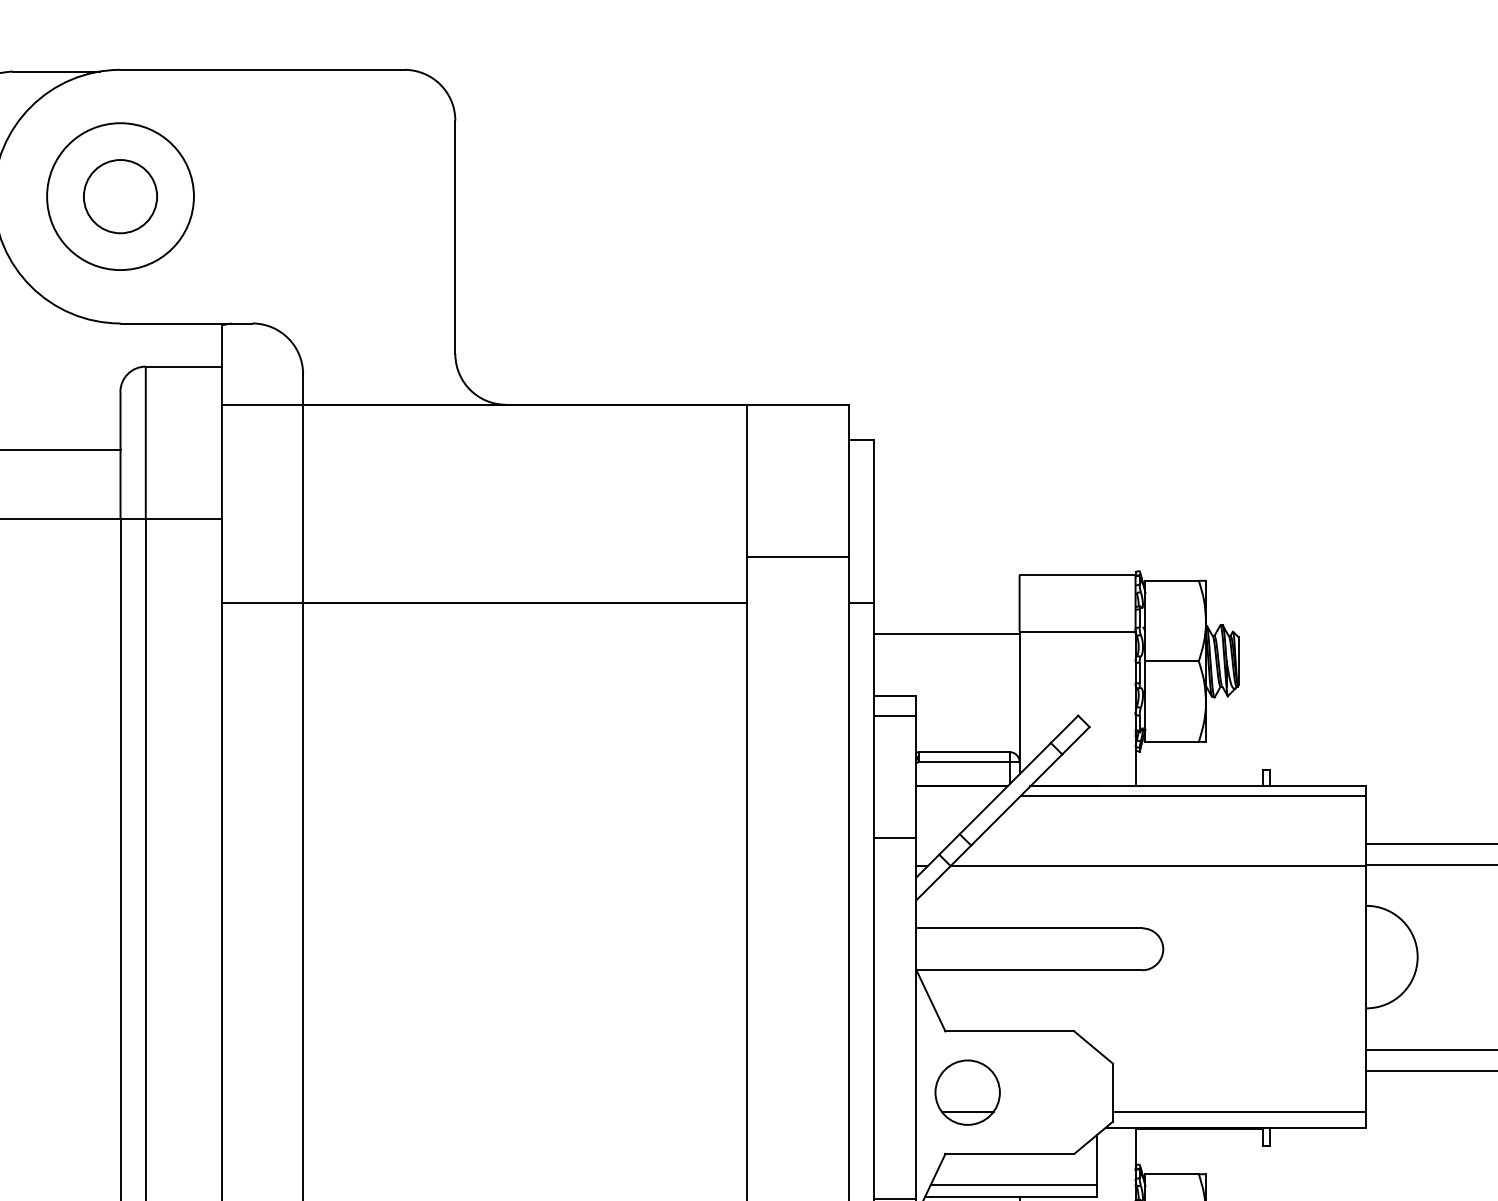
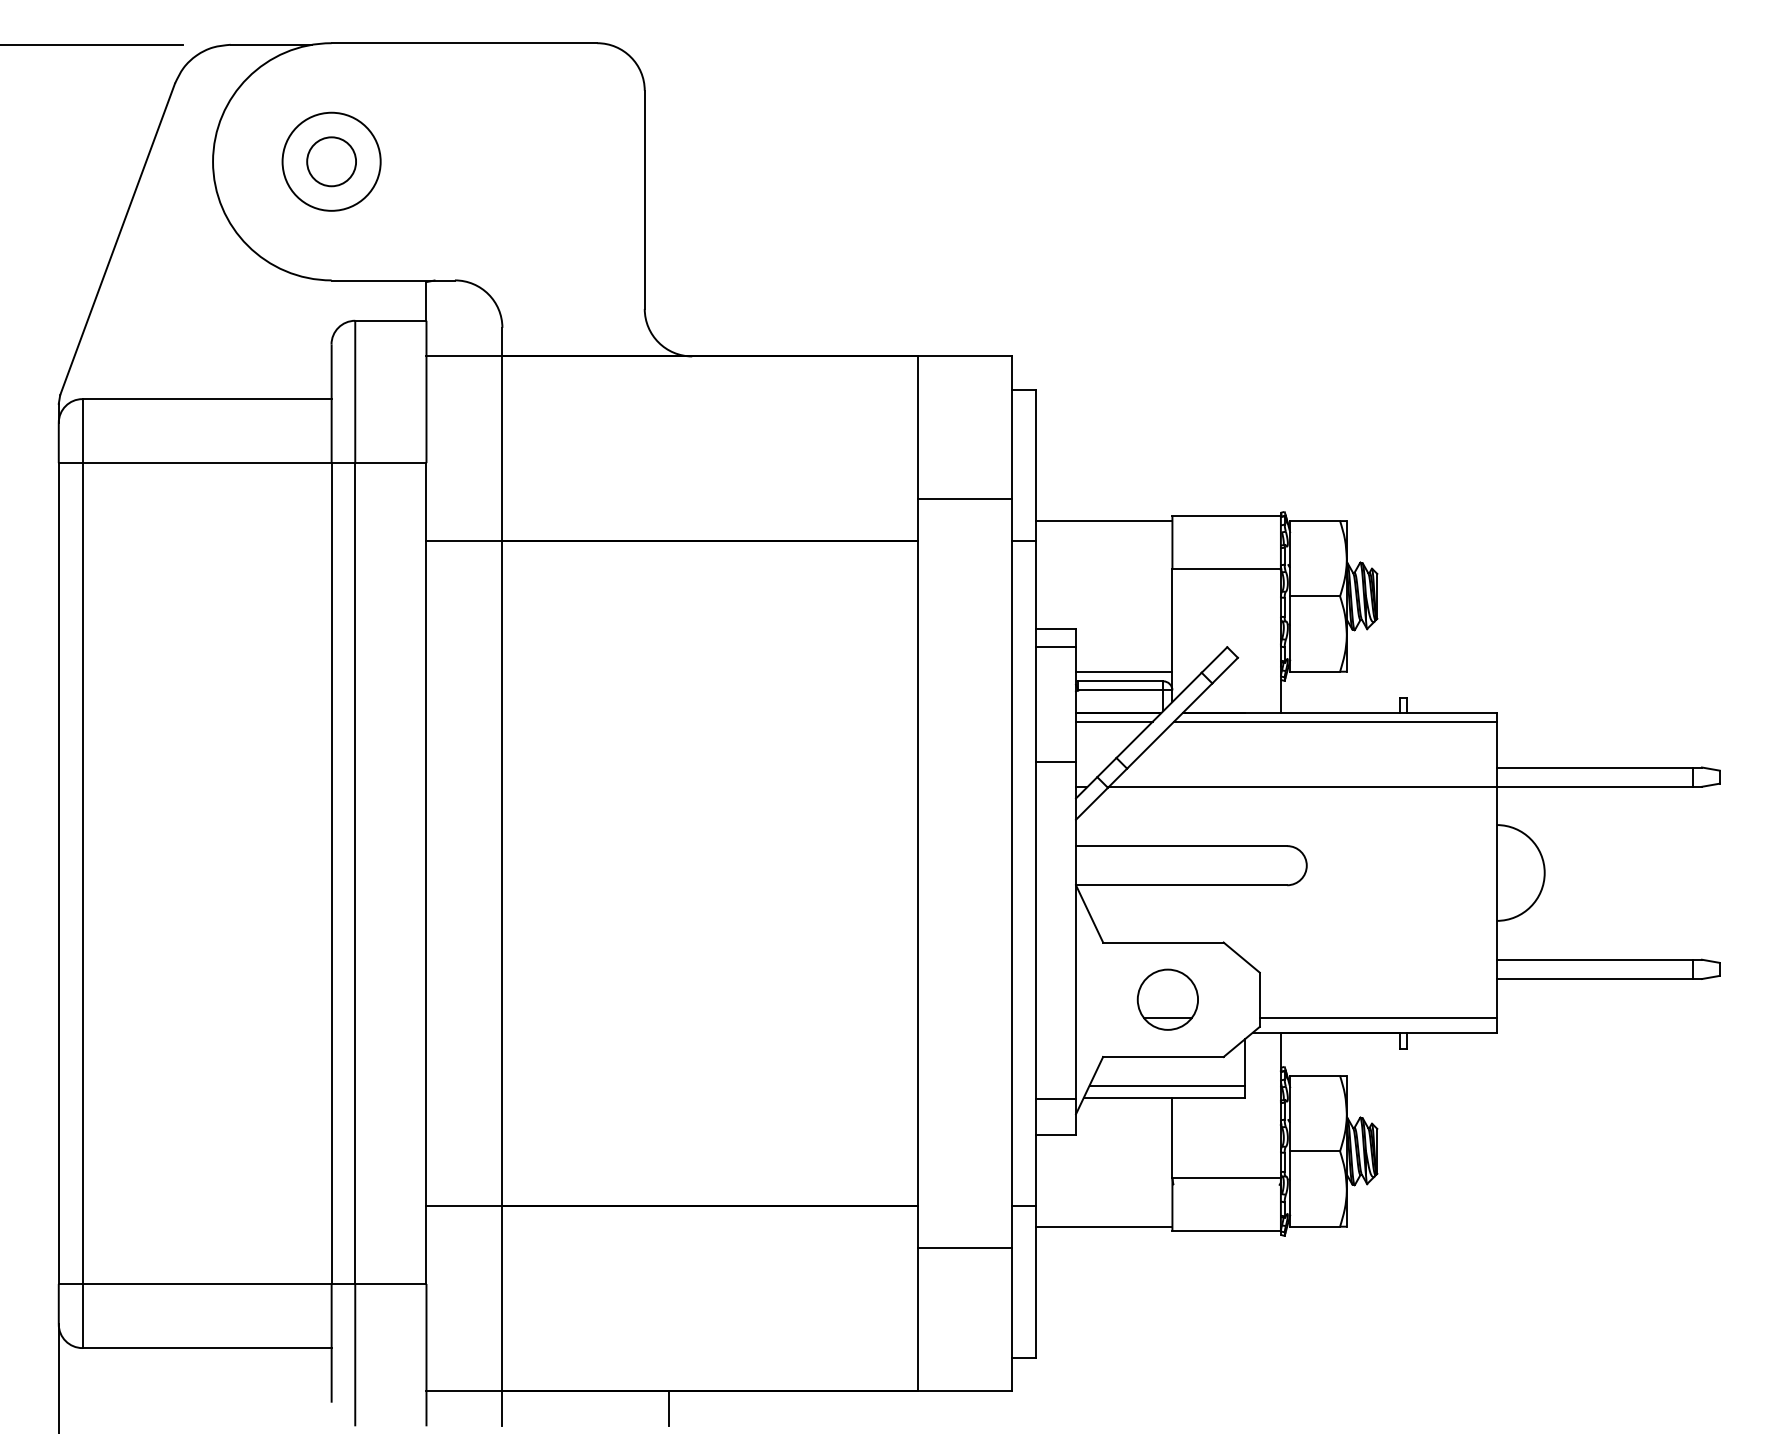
circle: (120, 196) -> (331, 161), size x0.71
circle: (120, 196) -> (331, 161), size x0.71
line: (946, 634) -> (1104, 521), moved
line: (968, 741) -> (1124, 671), added
line: (957, 796) -> (1114, 722), added
part: (967, 1092) -> (1167, 999), moved

